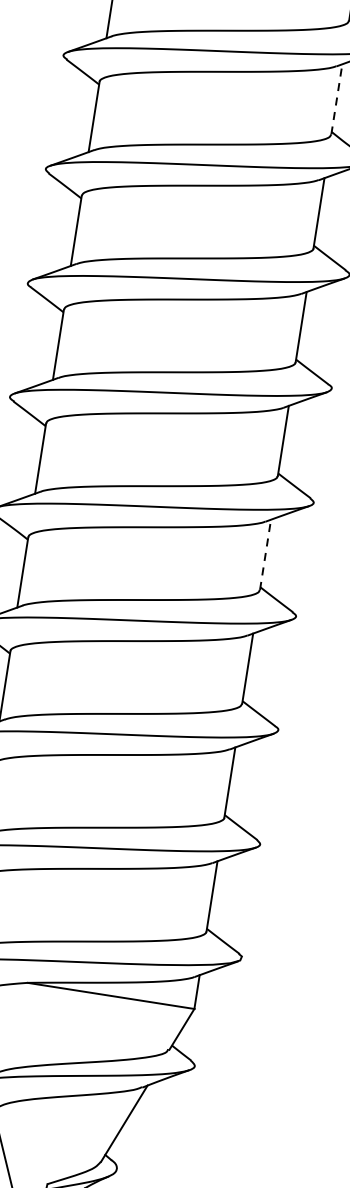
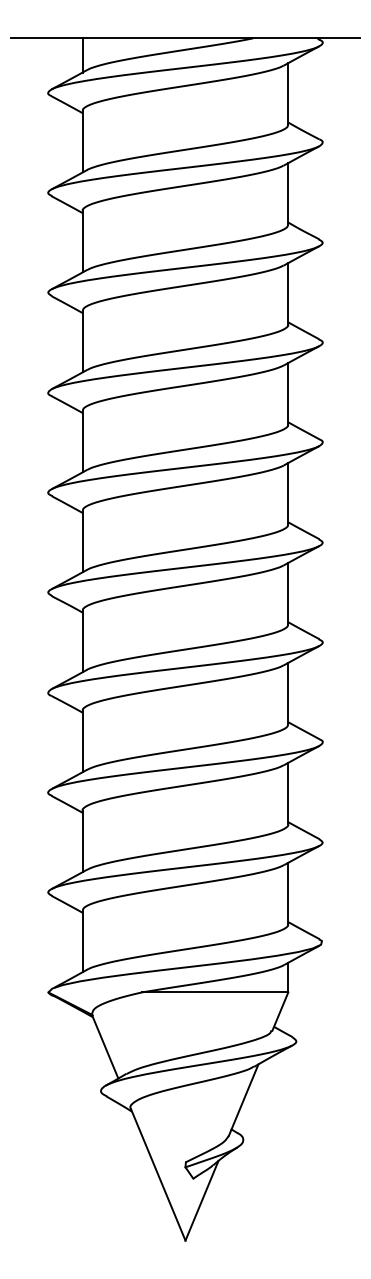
line: (337, 98) -> (288, 193), dashed -> solid
line: (265, 554) -> (288, 593), dashed -> solid

